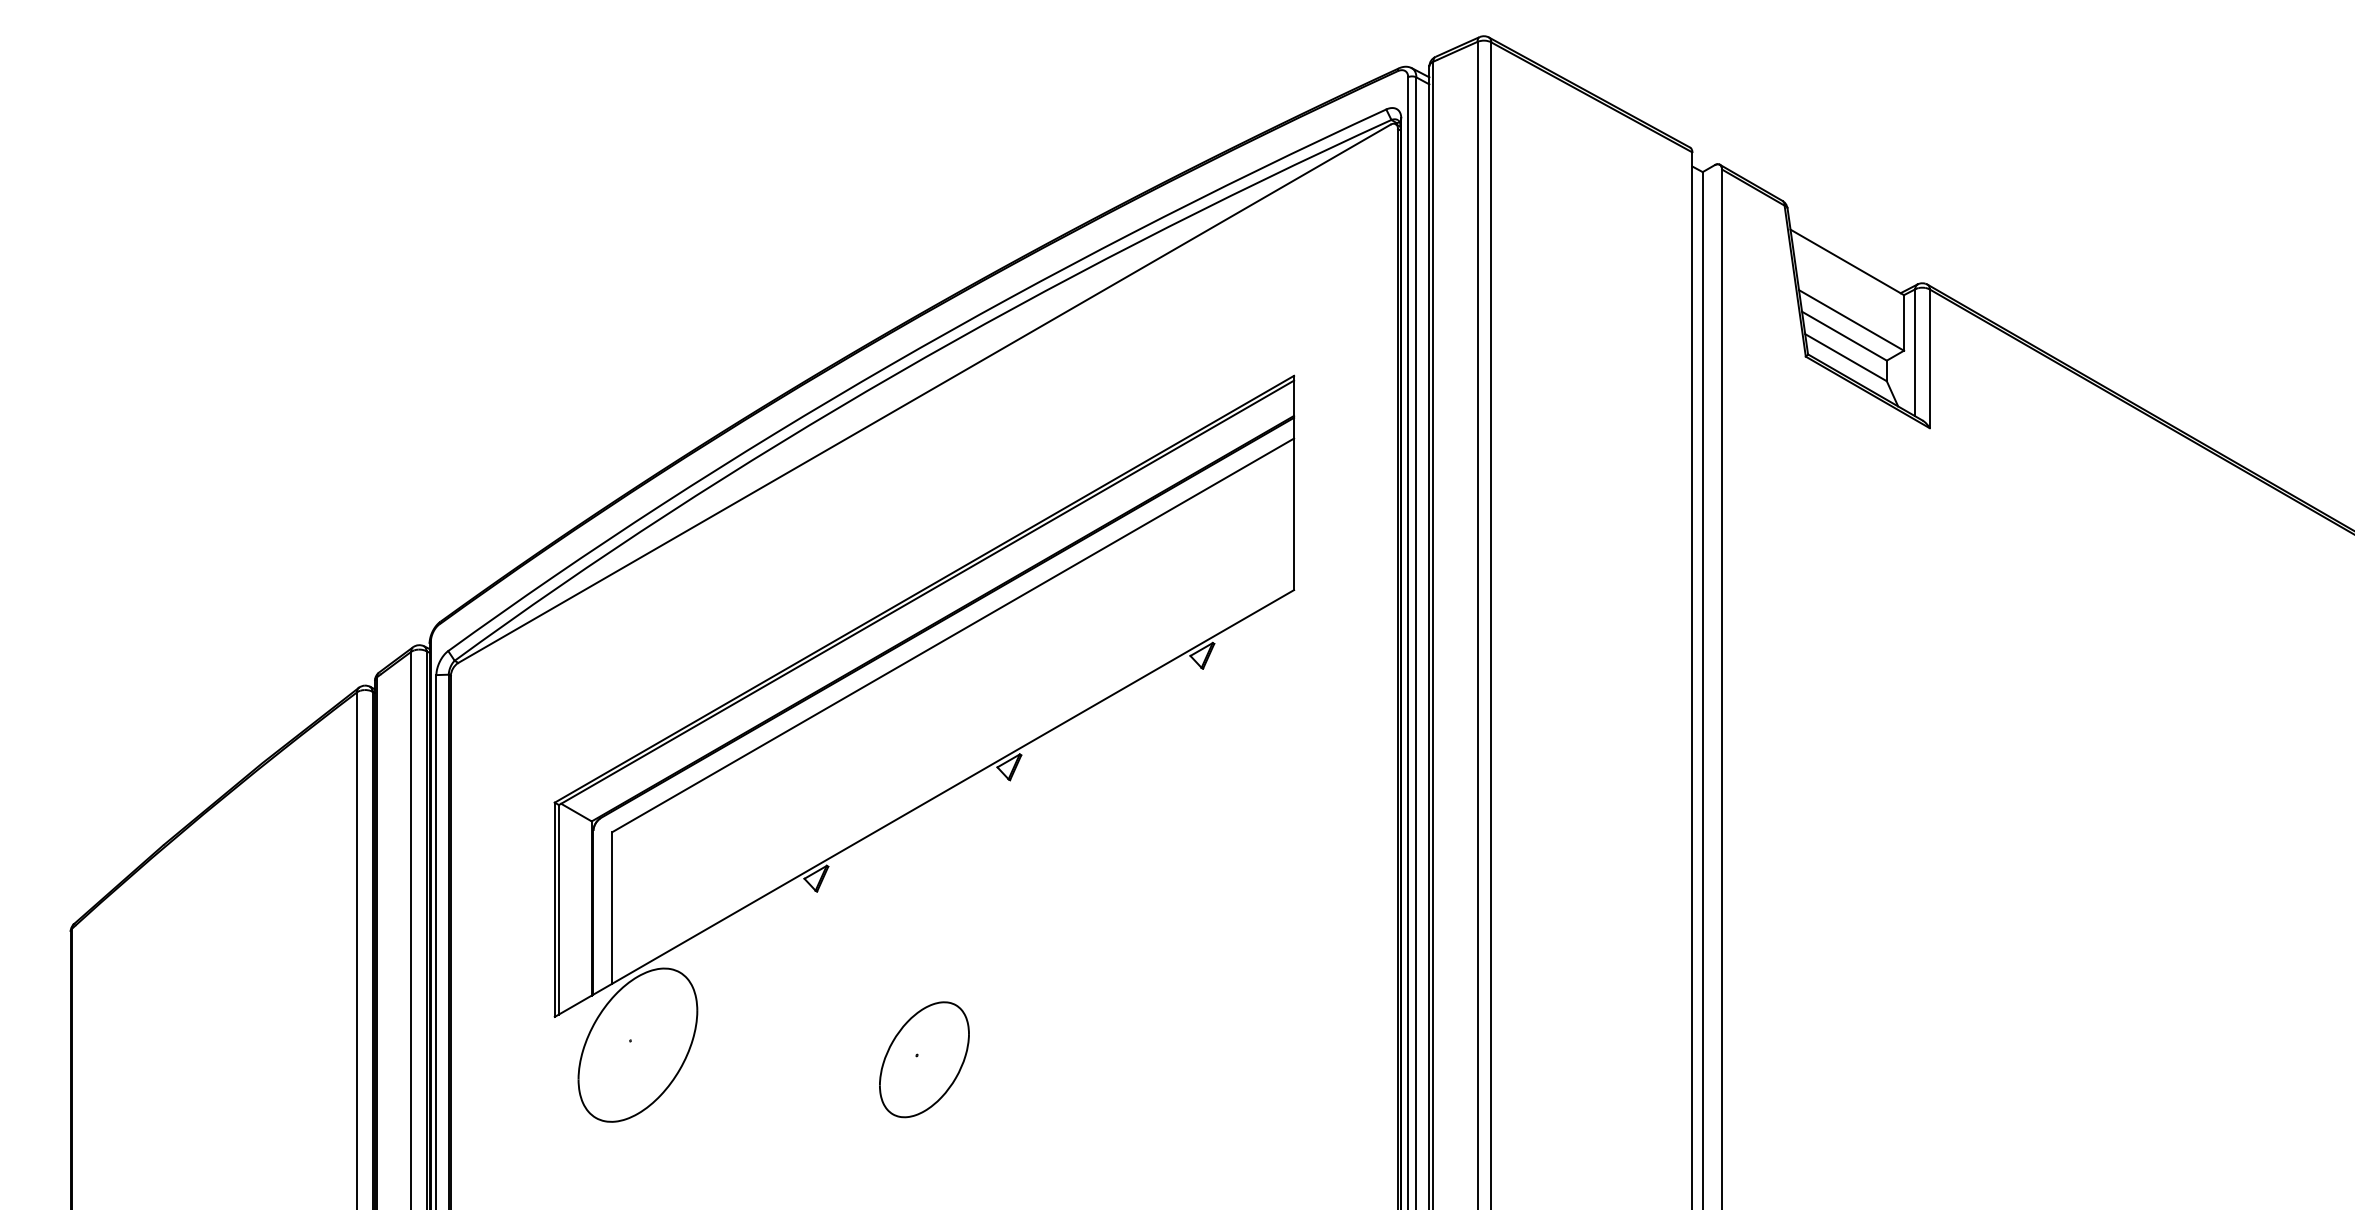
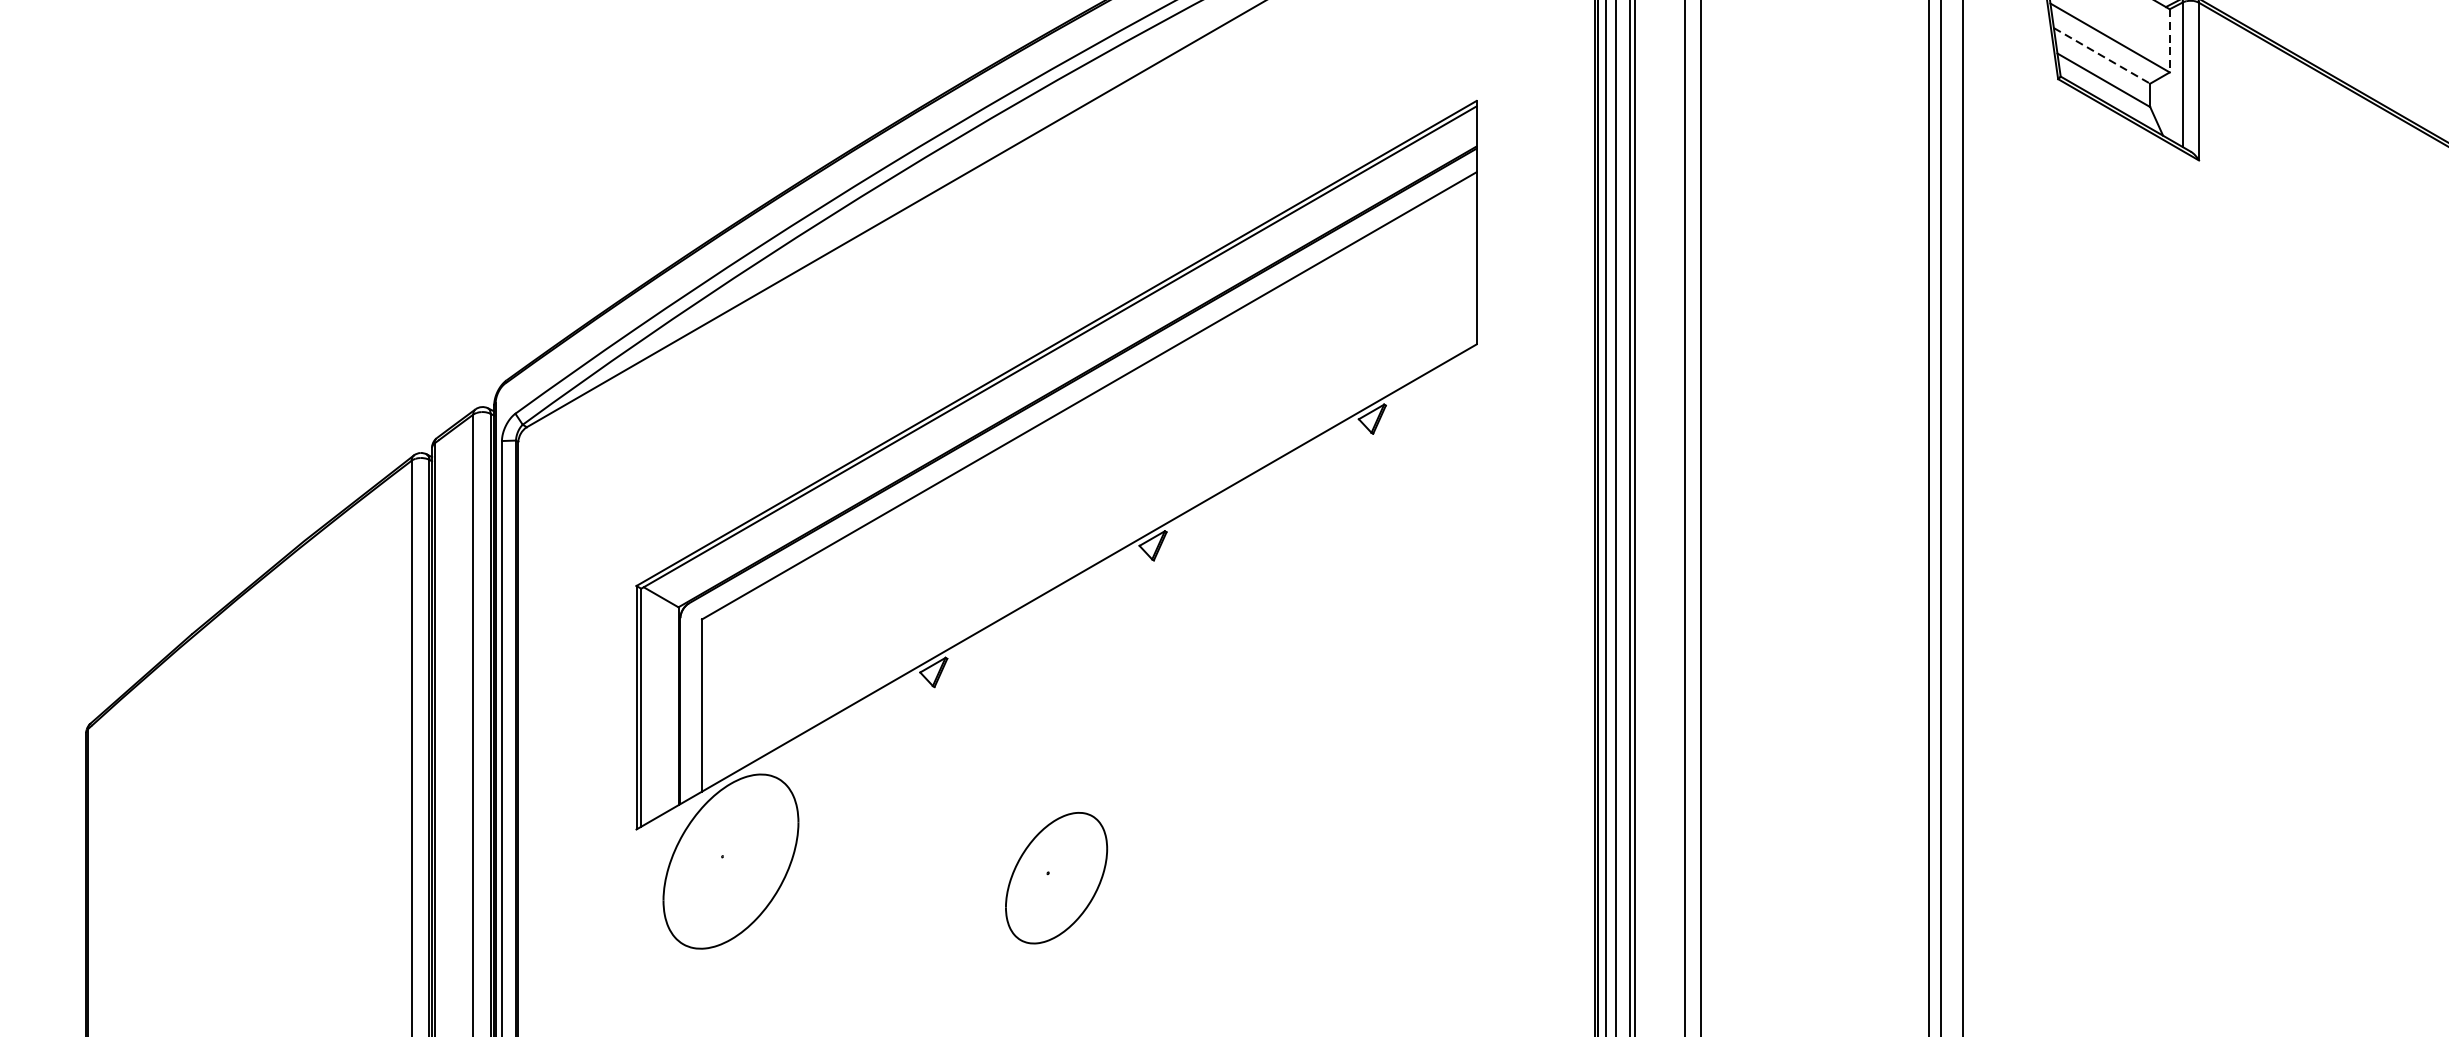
line: (1904, 322) -> (2170, 40), solid -> dashed
line: (1844, 336) -> (2102, 56), solid -> dashed

